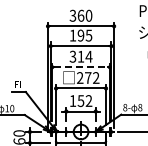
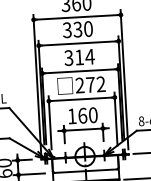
text: (80, 35) -> (77, 29), 195 -> 330
line: (81, 67) -> (80, 71), dashed -> solid
text: (84, 100) -> (87, 114), 152 -> 160

